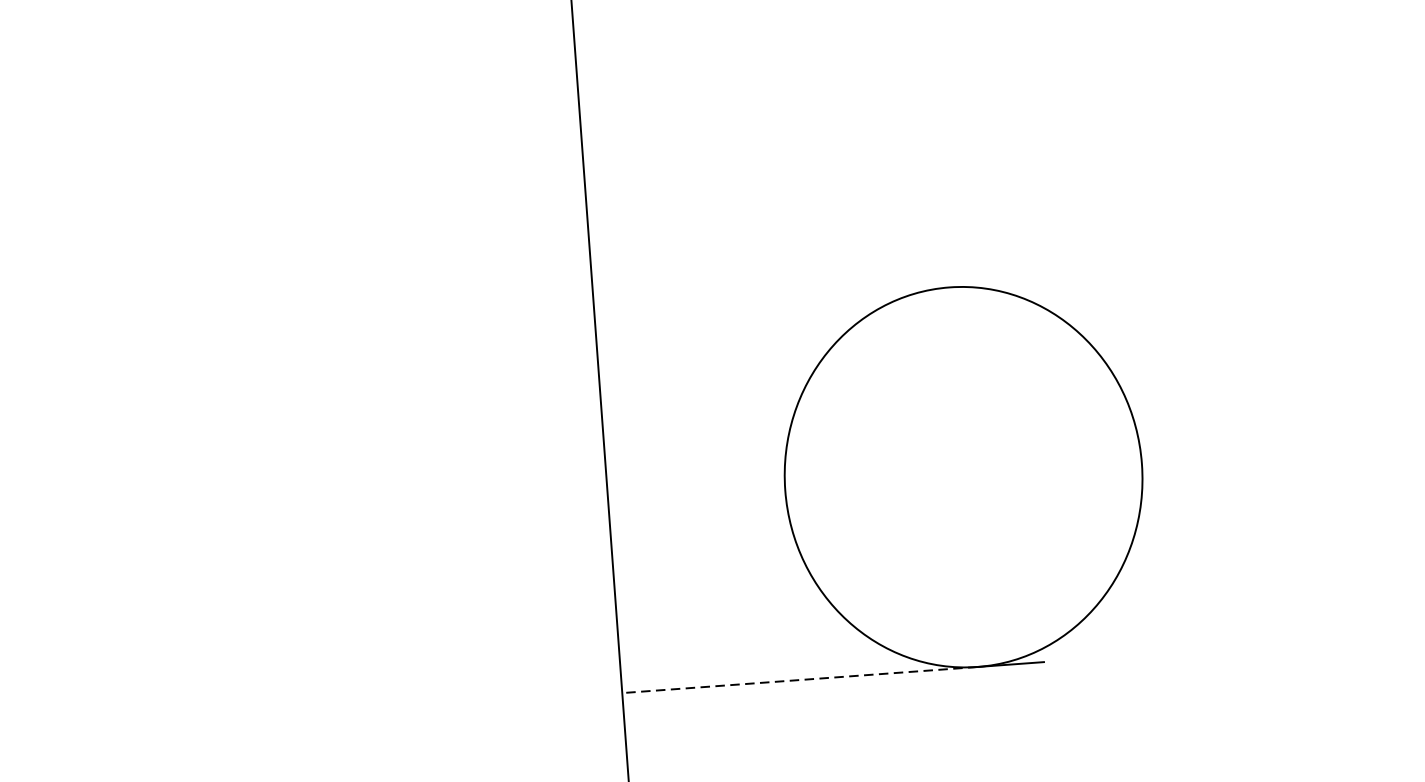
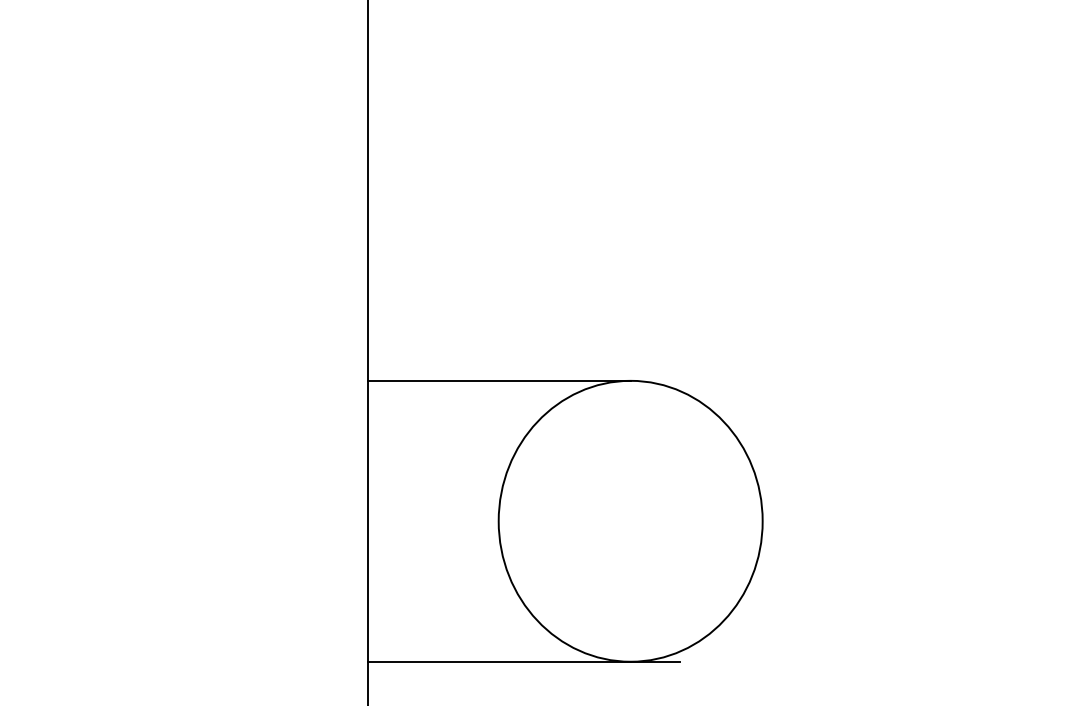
line: (771, 300) -> (498, 380), added
line: (798, 679) -> (498, 661), dashed -> solid

